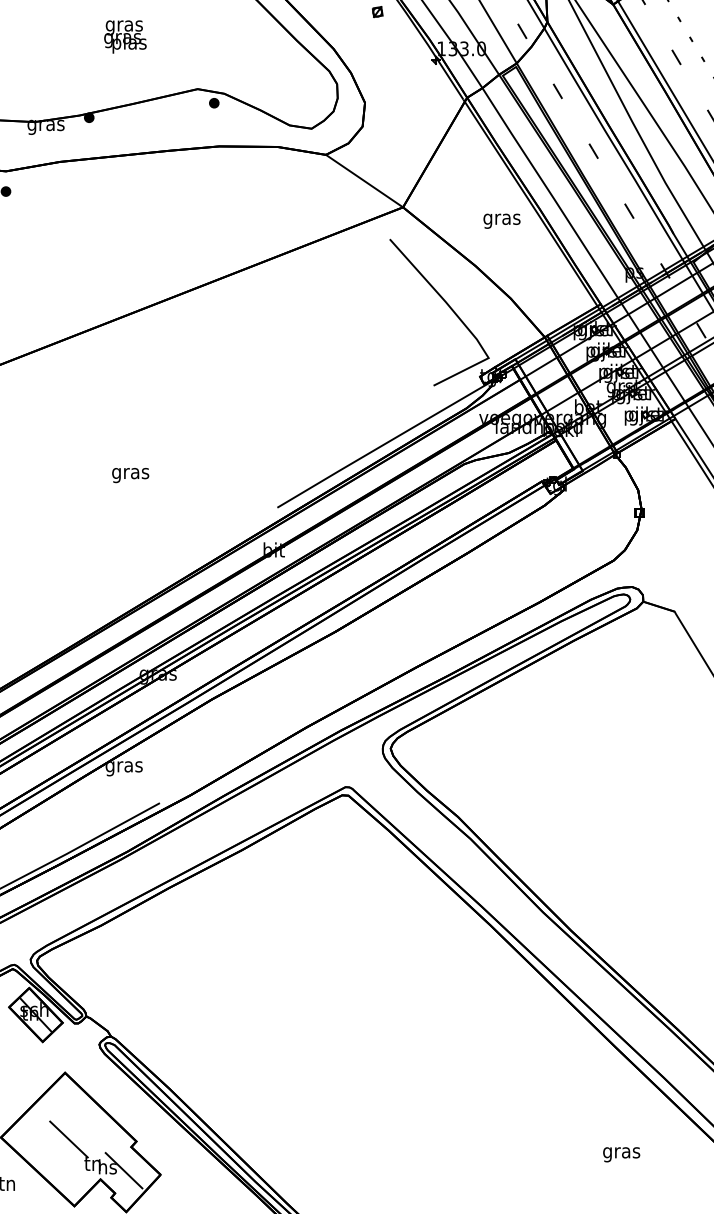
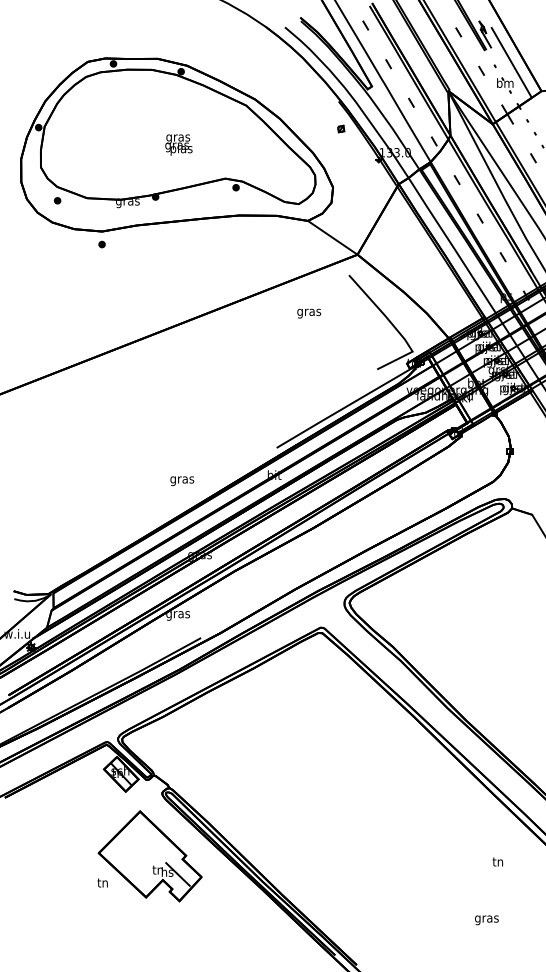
text: (500, 221) -> (308, 313), moved
text: (130, 475) -> (182, 481), moved
line: (68, 1138) -> (142, 853), removed
text: (622, 1153) -> (498, 863), gras -> tn

